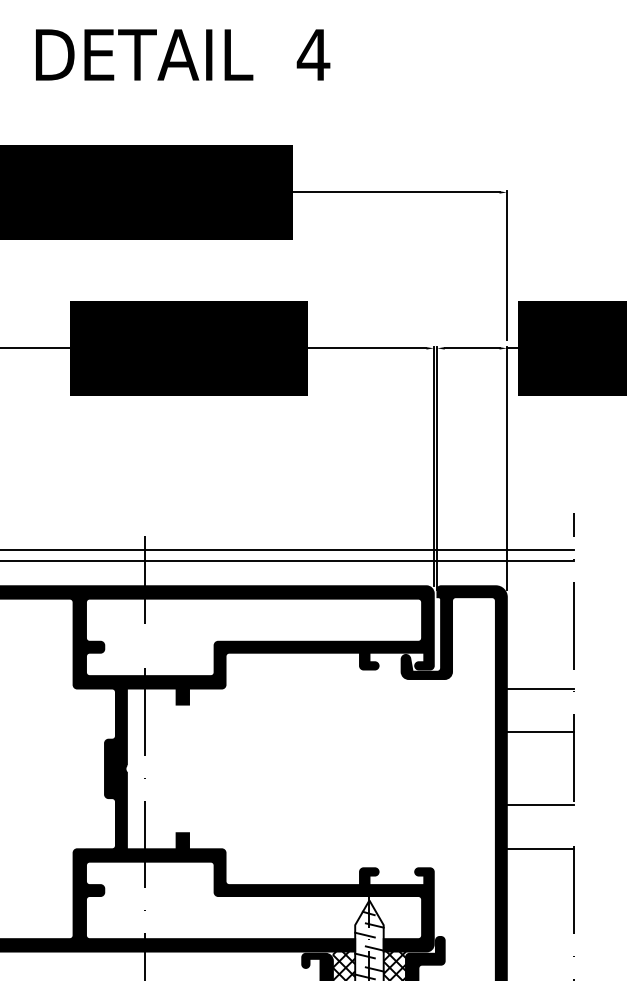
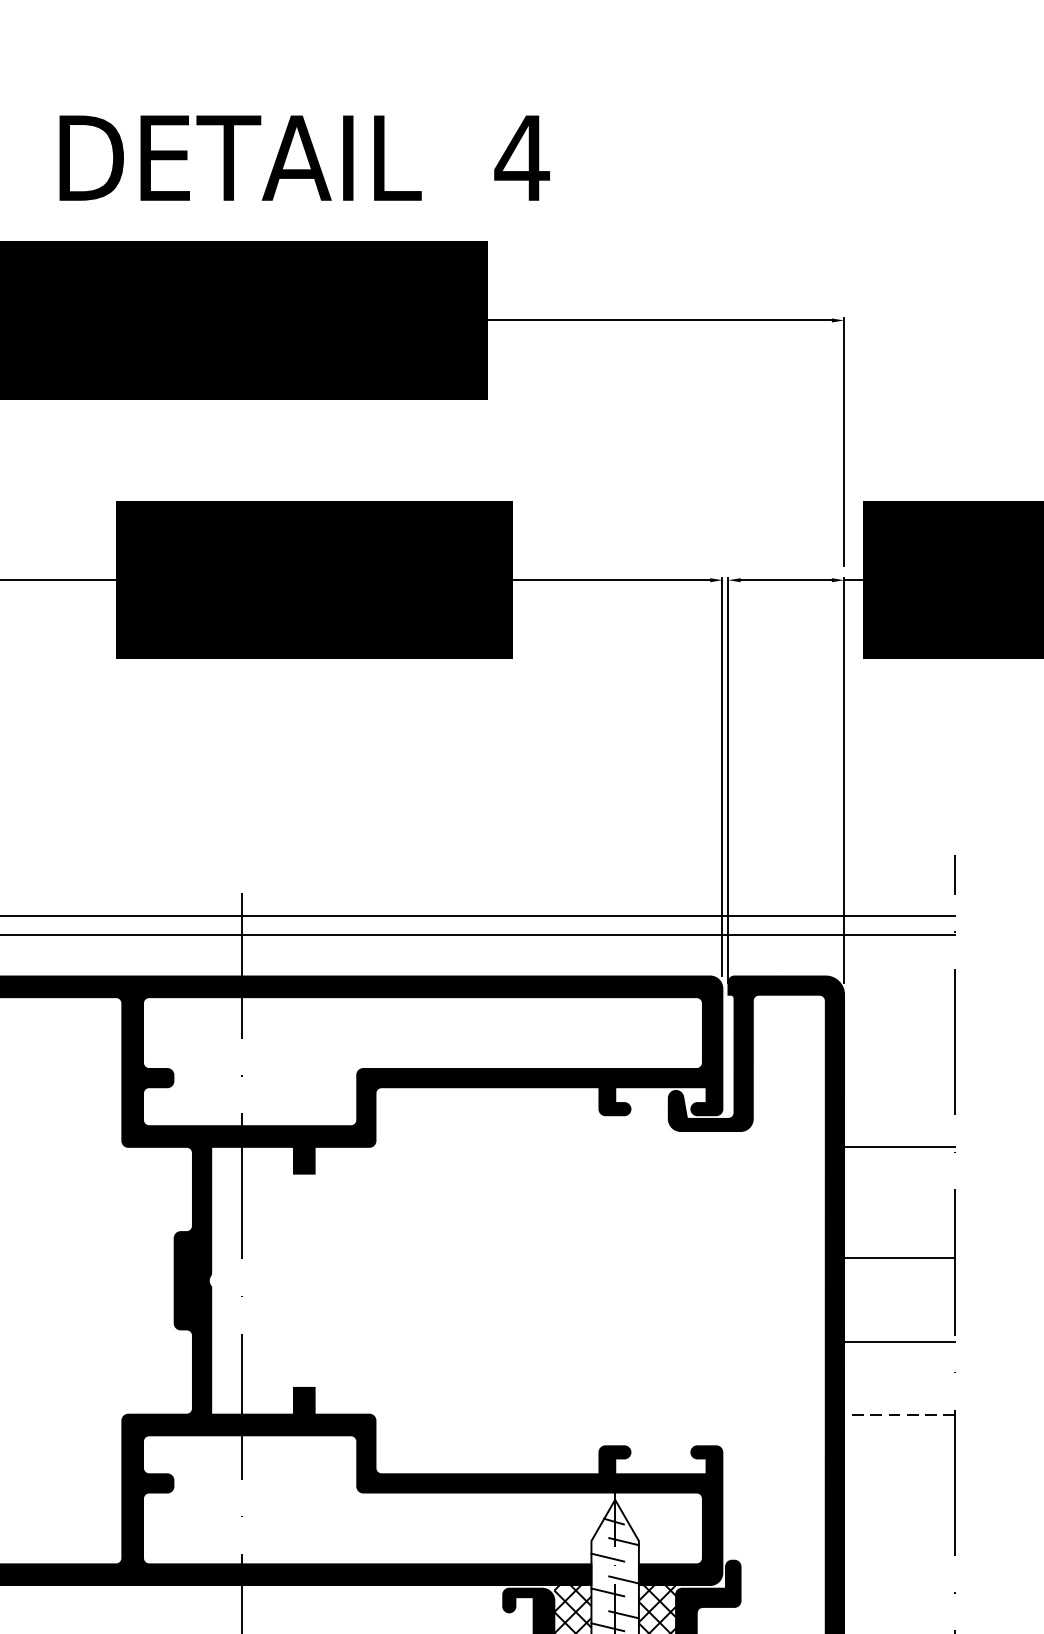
text: (183, 54) -> (305, 157), moved
line: (539, 732) -> (898, 1258), moved
line: (539, 849) -> (898, 1415), solid -> dashed

